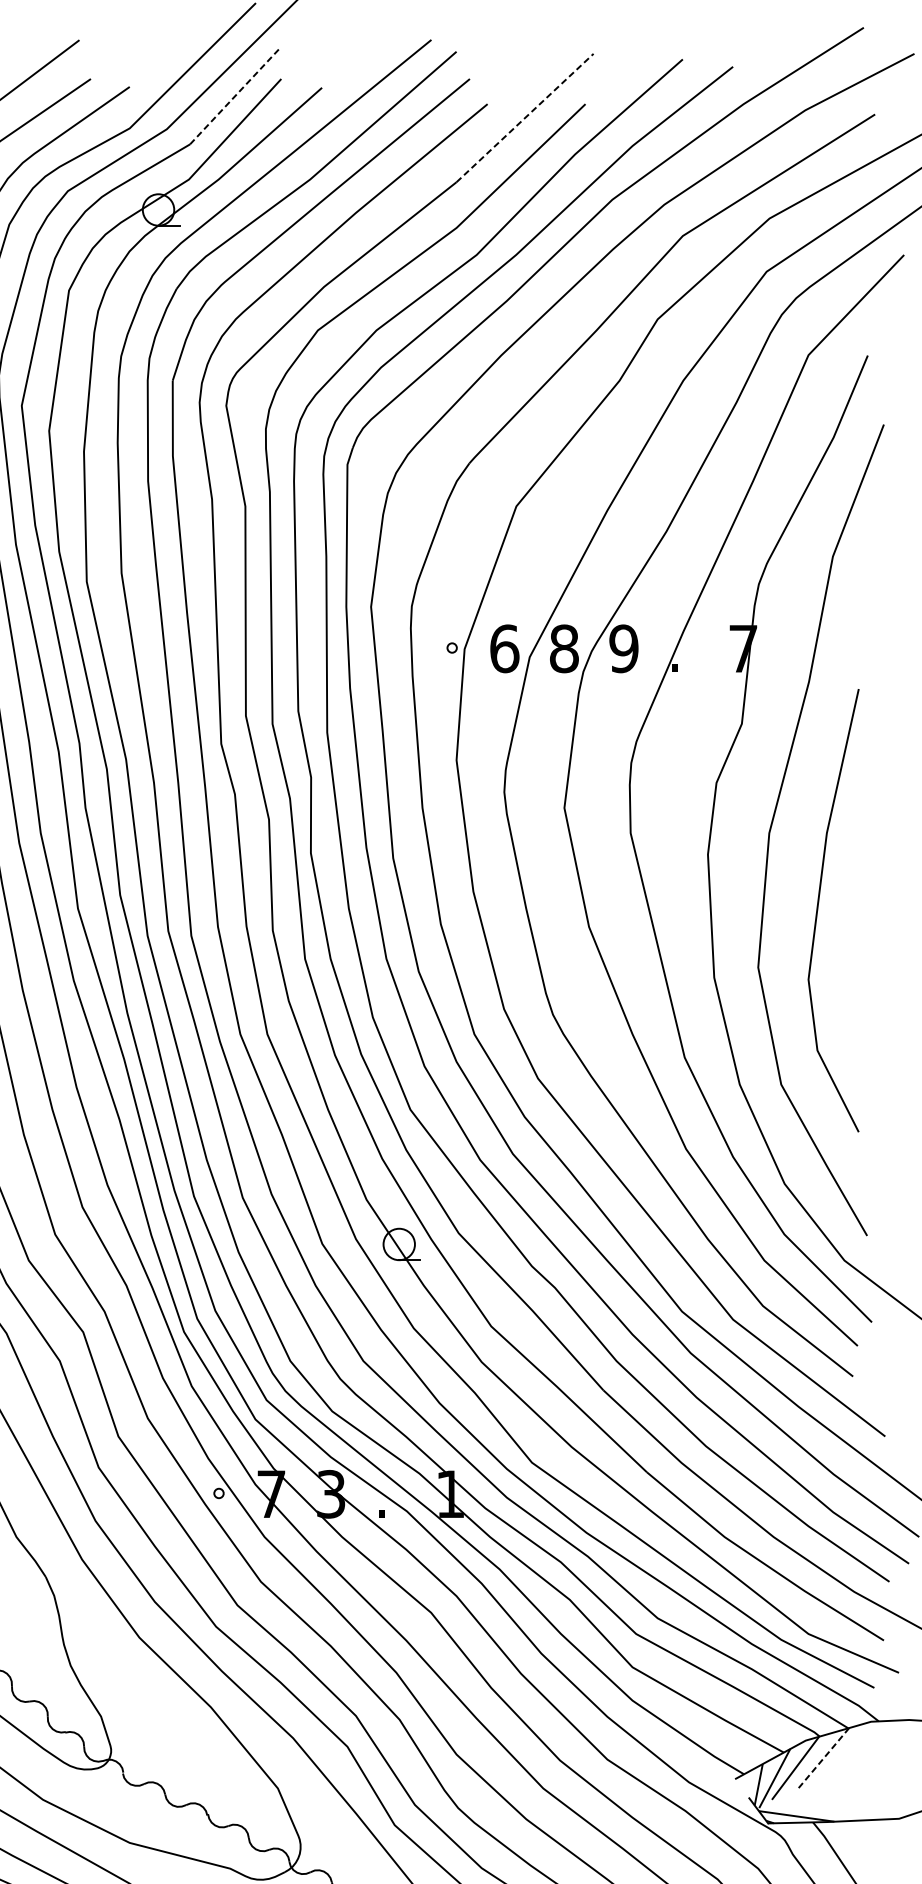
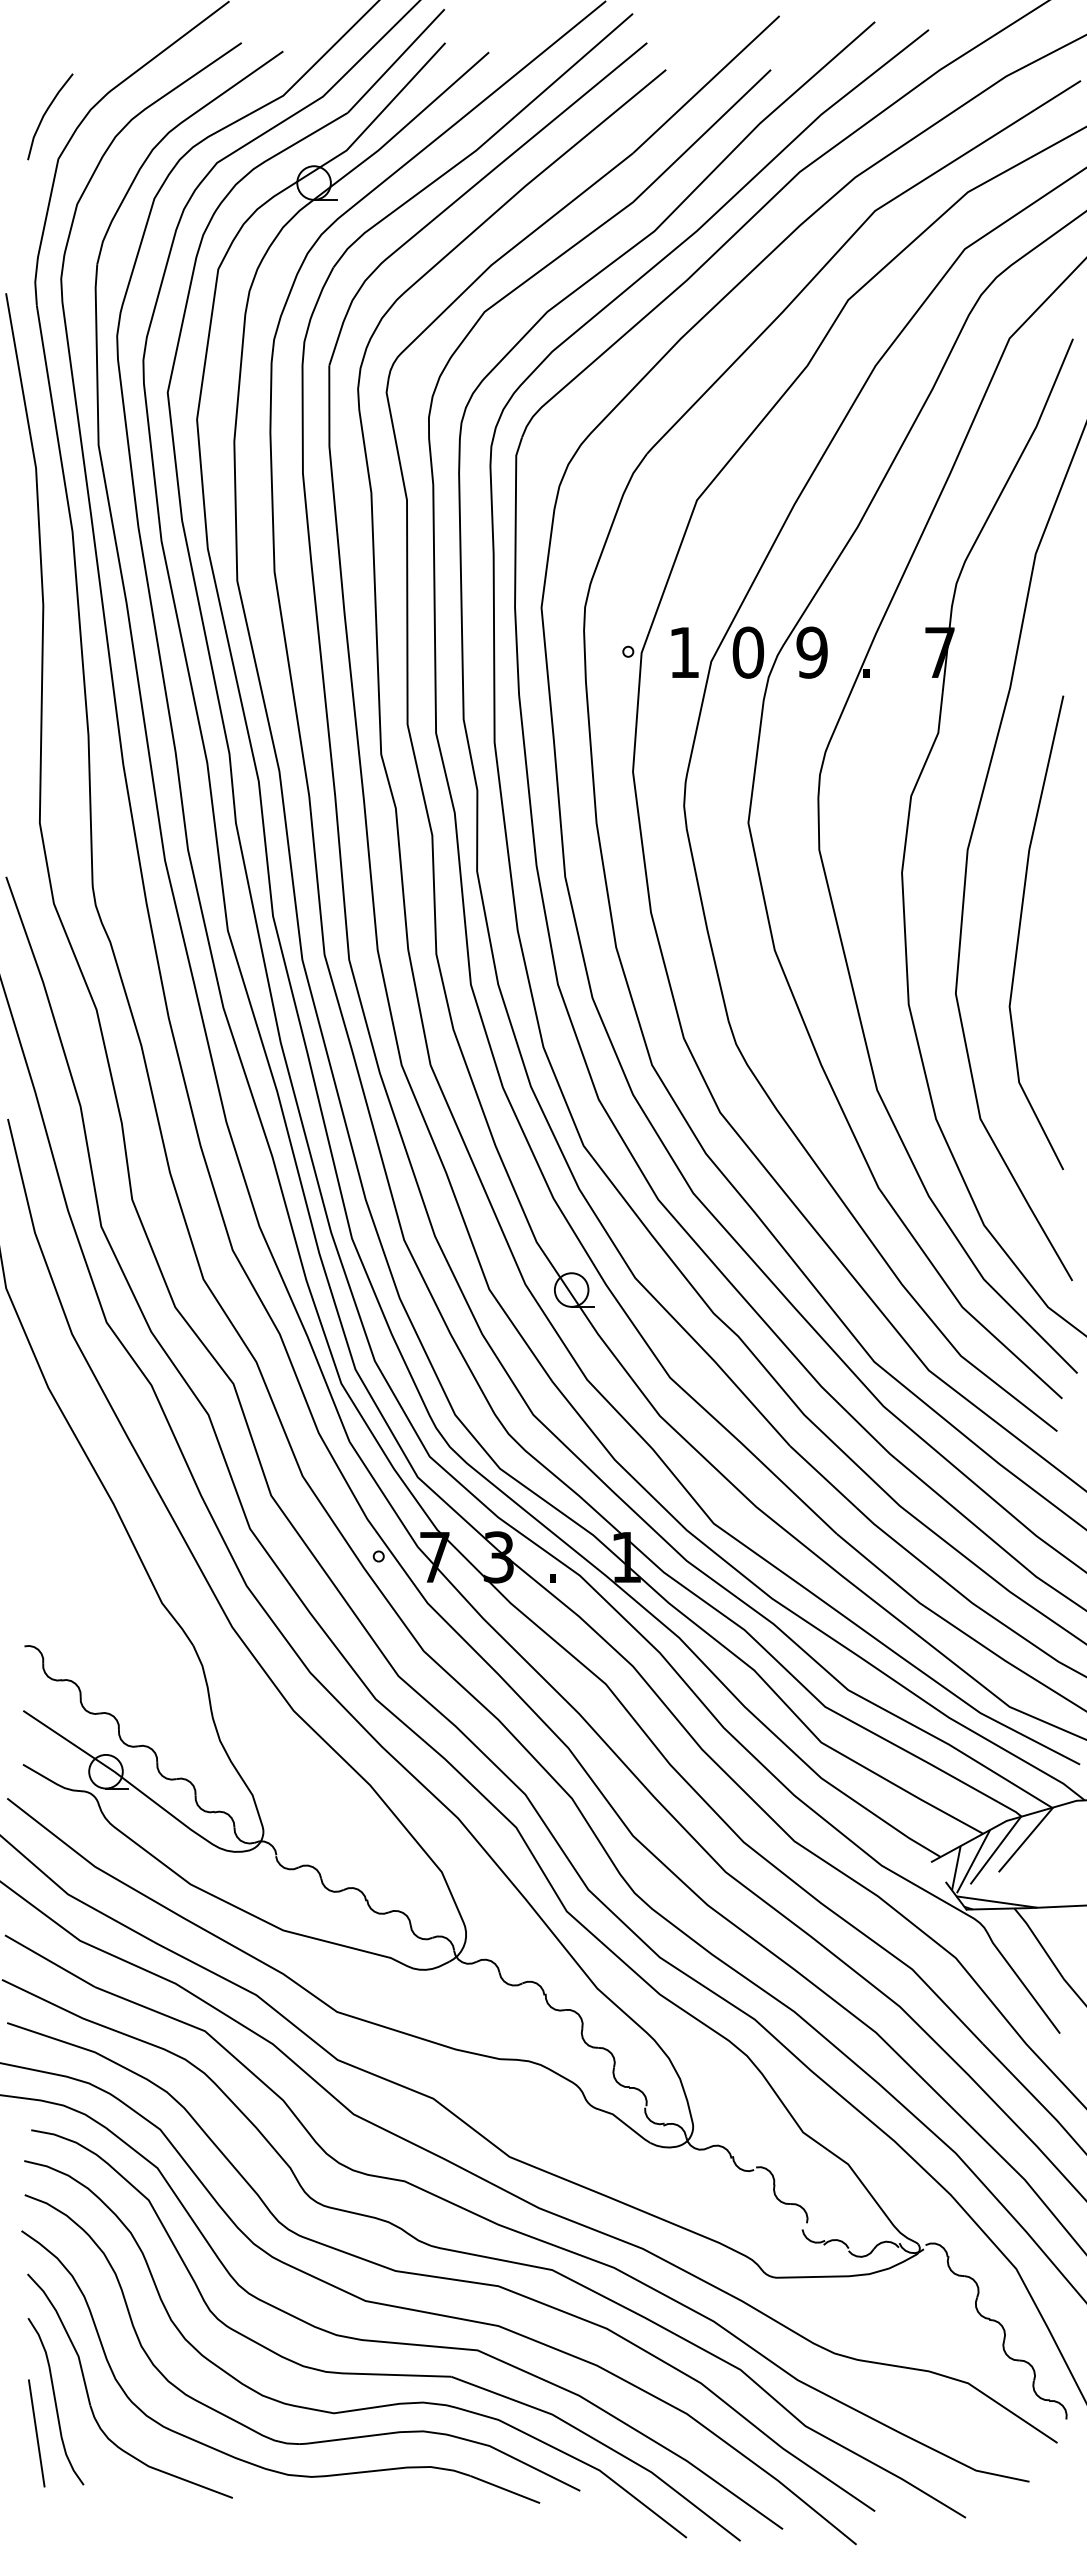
line: (235, 96) -> (396, 61), dashed -> solid
line: (525, 117) -> (706, 84), dashed -> solid
text: (504, 648) -> (684, 652), 6 -> 1
text: (564, 648) -> (748, 652), 8 -> 0
line: (823, 1758) -> (1025, 1840), dashed -> solid

